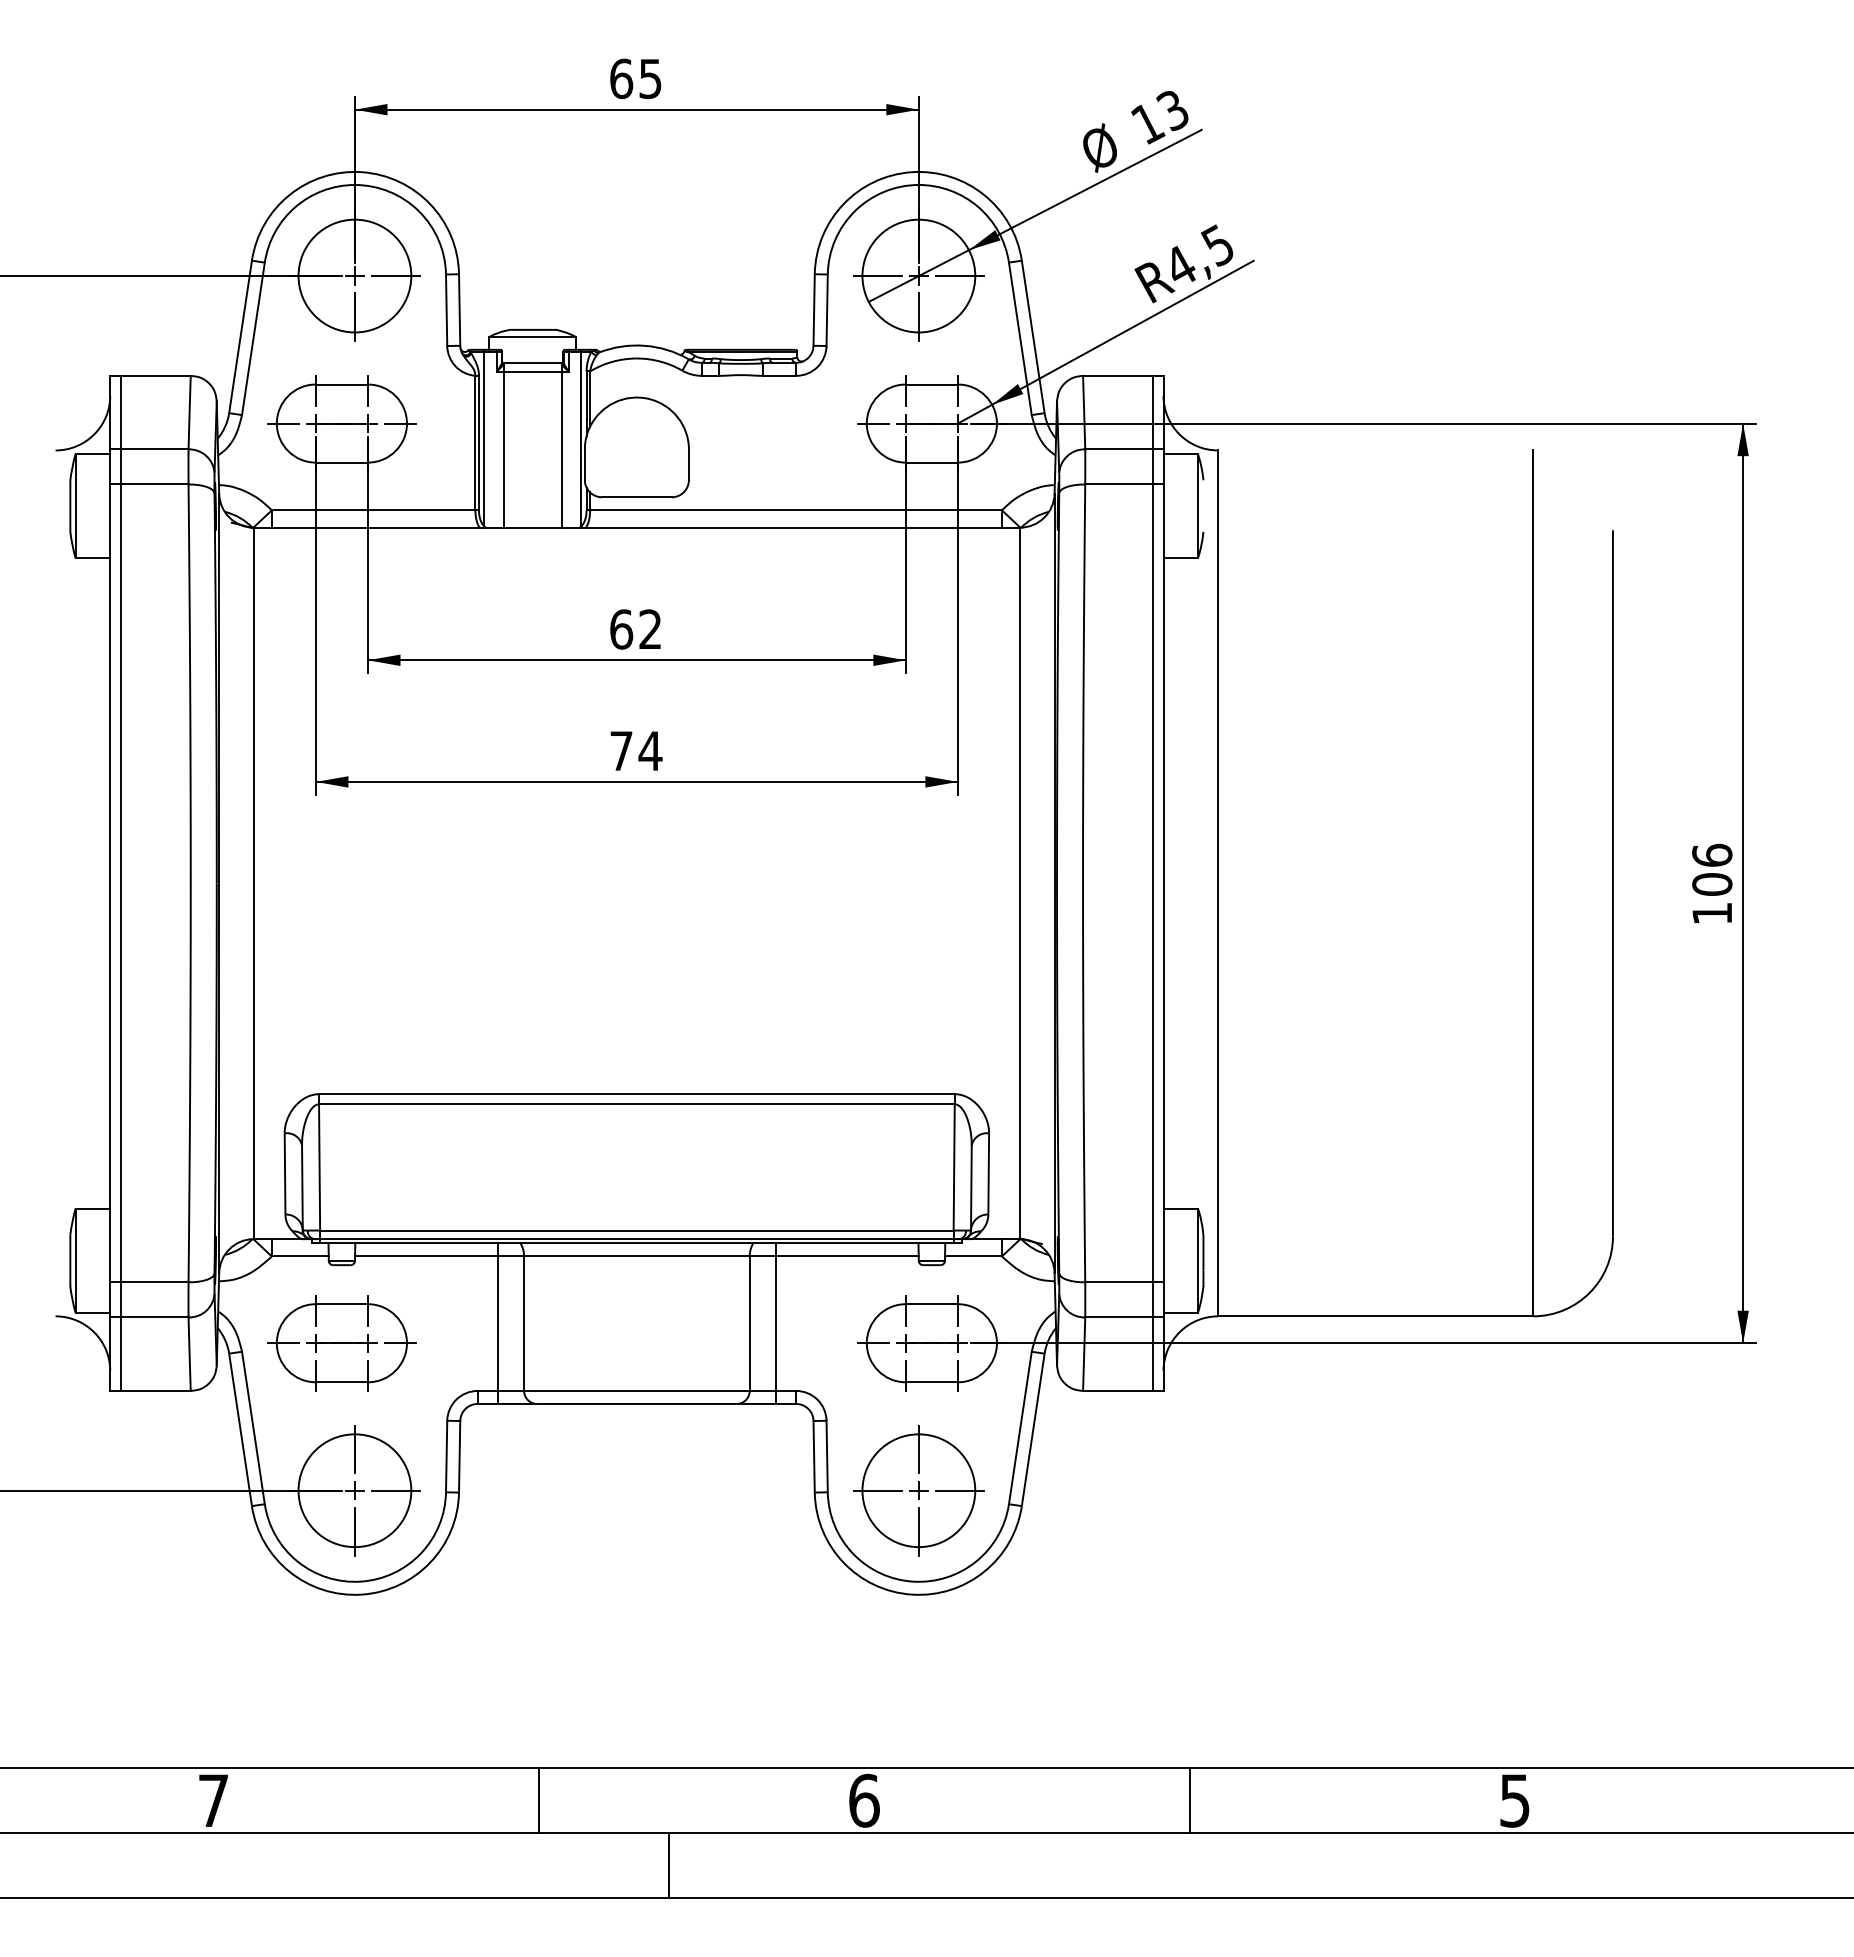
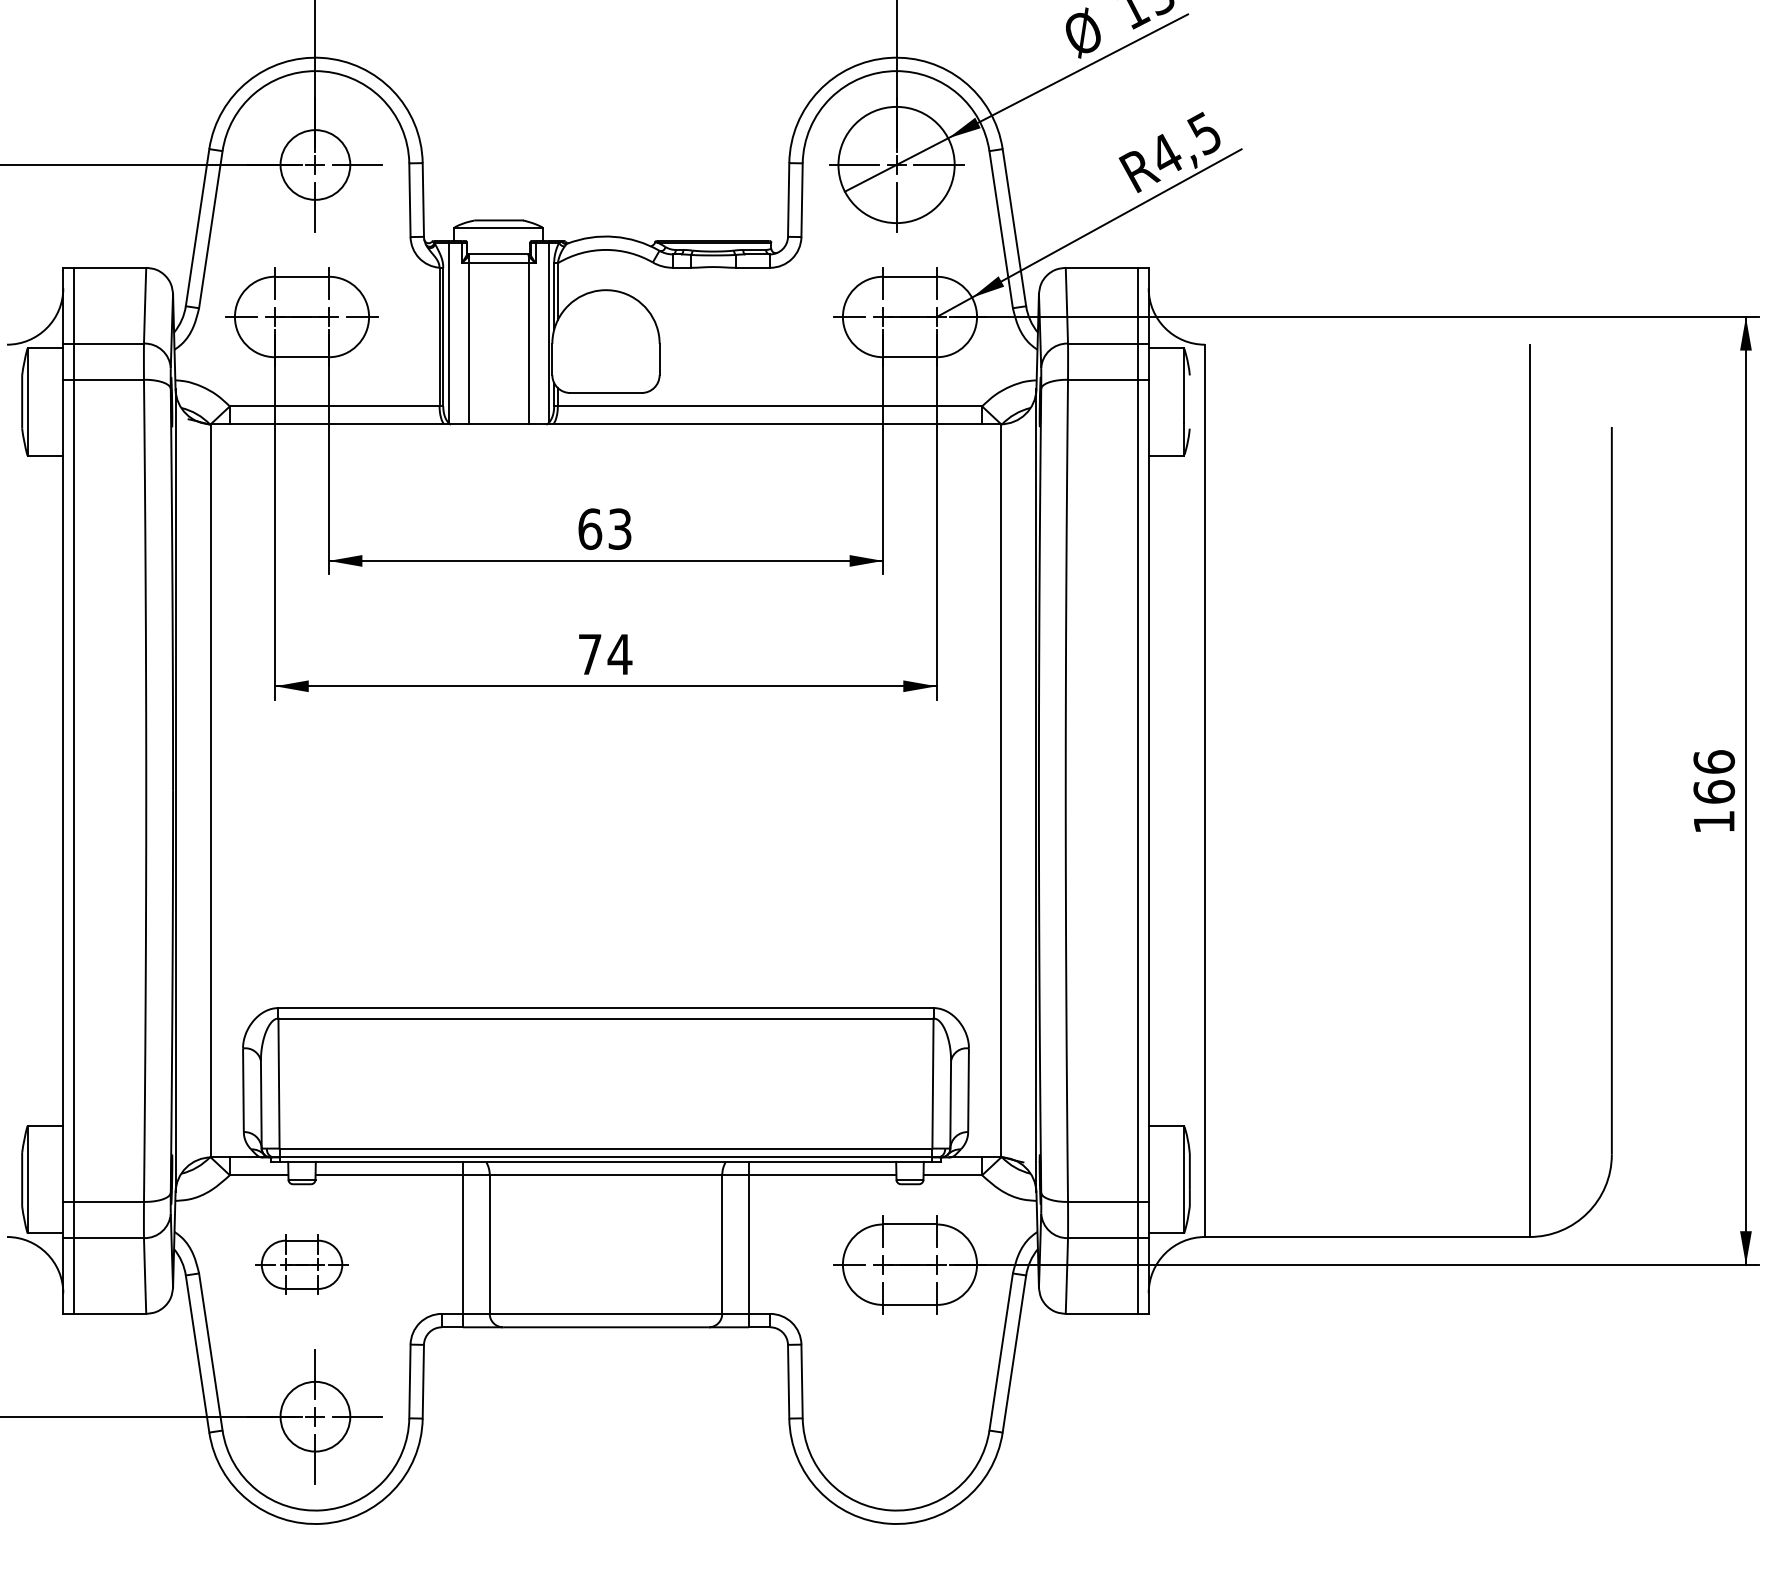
circle: (354, 275) -> (314, 164), size x0.6
text: (650, 629) -> (620, 529), 62 -> 63
text: (1712, 883) -> (1714, 790), 106 -> 166
part: (341, 1343) -> (301, 1264), size x0.6
circle: (354, 1490) -> (314, 1416), size x0.6
part: (918, 1490) -> (896, 1416), removed

